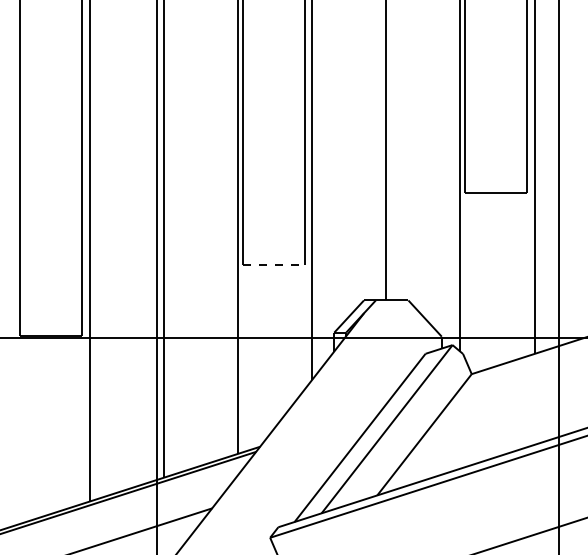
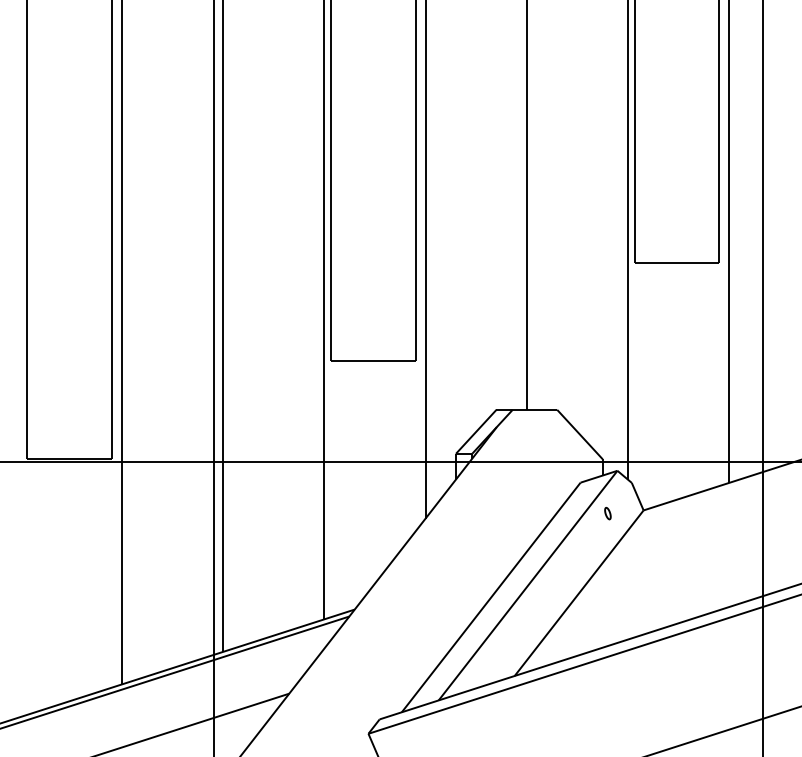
line: (273, 264) -> (373, 360), dashed -> solid
part: (445, 376) -> (607, 513), added

